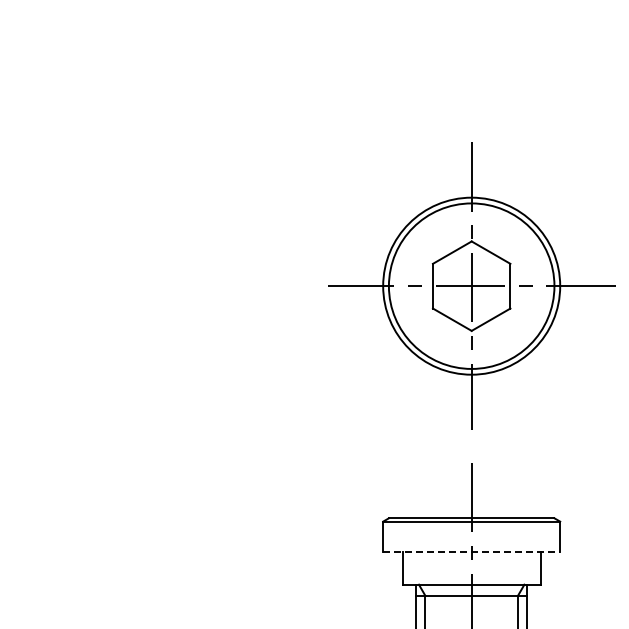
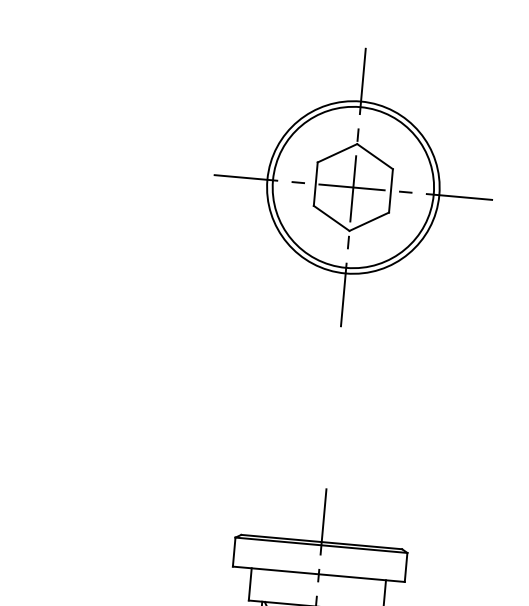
part: (471, 285) -> (353, 186), moved
line: (471, 551) -> (318, 574), dashed -> solid

